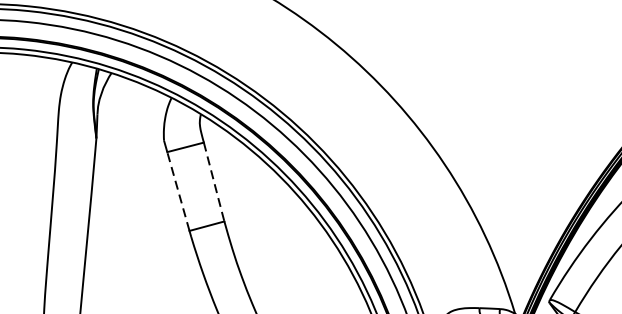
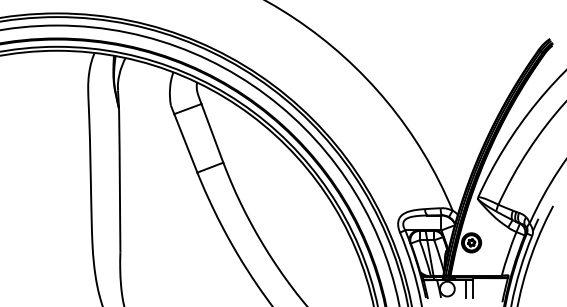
line: (214, 182) -> (212, 133), dashed -> solid
line: (178, 190) -> (185, 142), dashed -> solid

